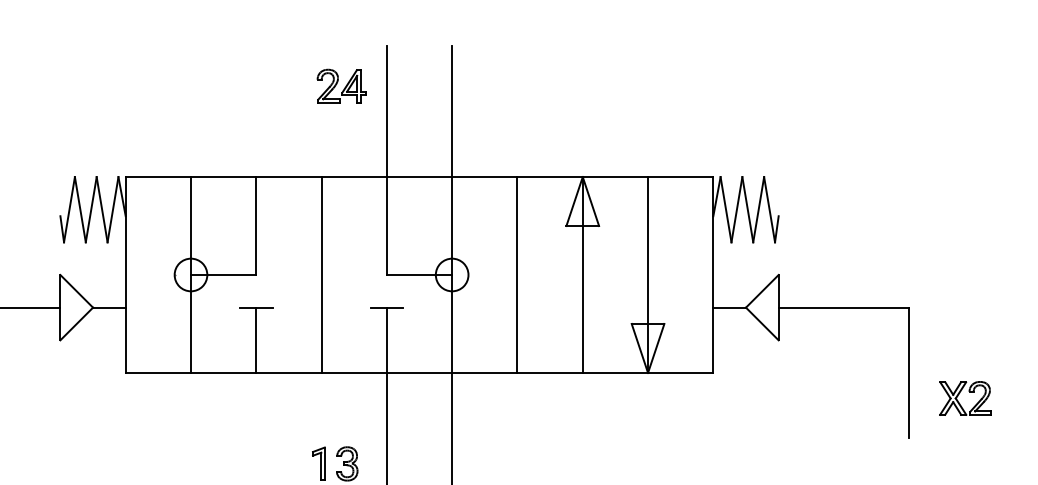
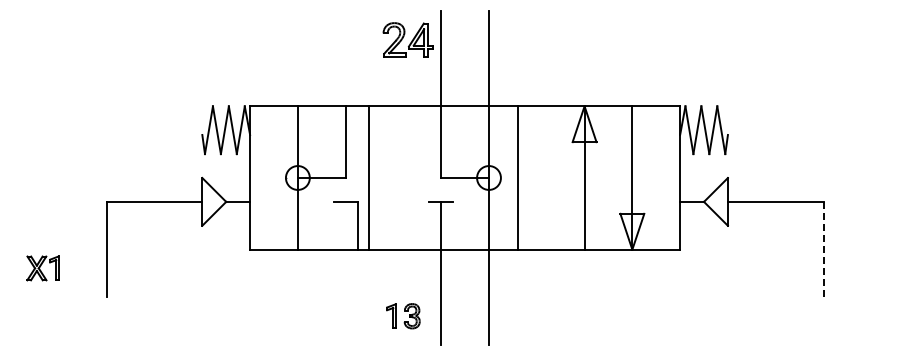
part: (340, 85) -> (407, 39), size x1.4
line: (321, 274) -> (369, 177), moved
line: (517, 274) -> (517, 177), moved
line: (256, 339) -> (357, 225), moved
line: (909, 372) -> (823, 249), solid -> dashed
part: (965, 398) -> (864, 268), removed

